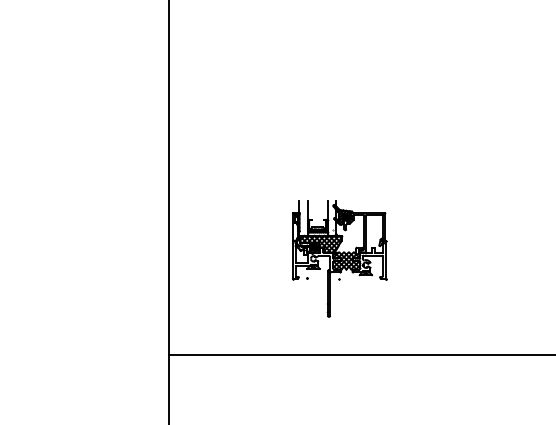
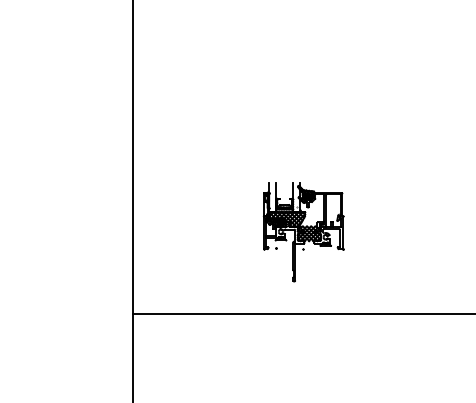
part: (339, 259) -> (303, 232), moved

